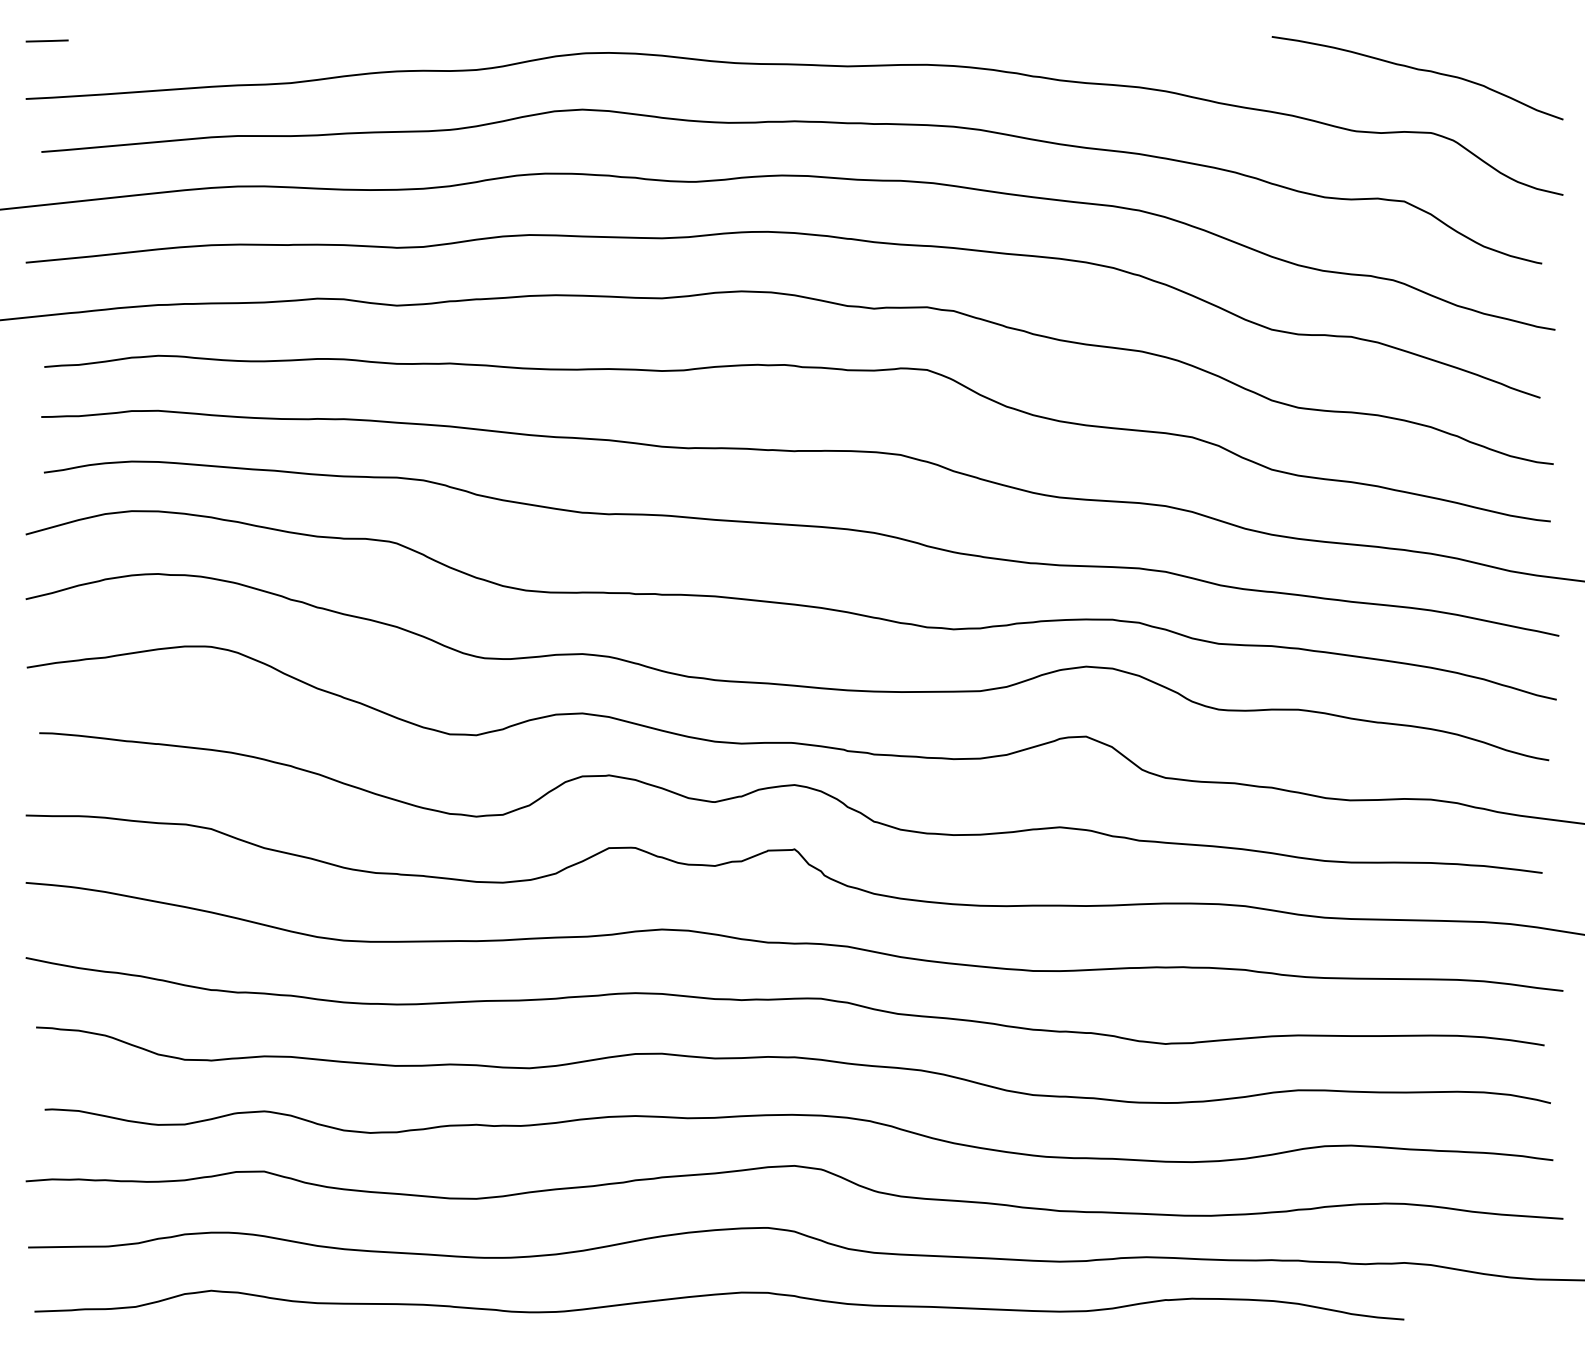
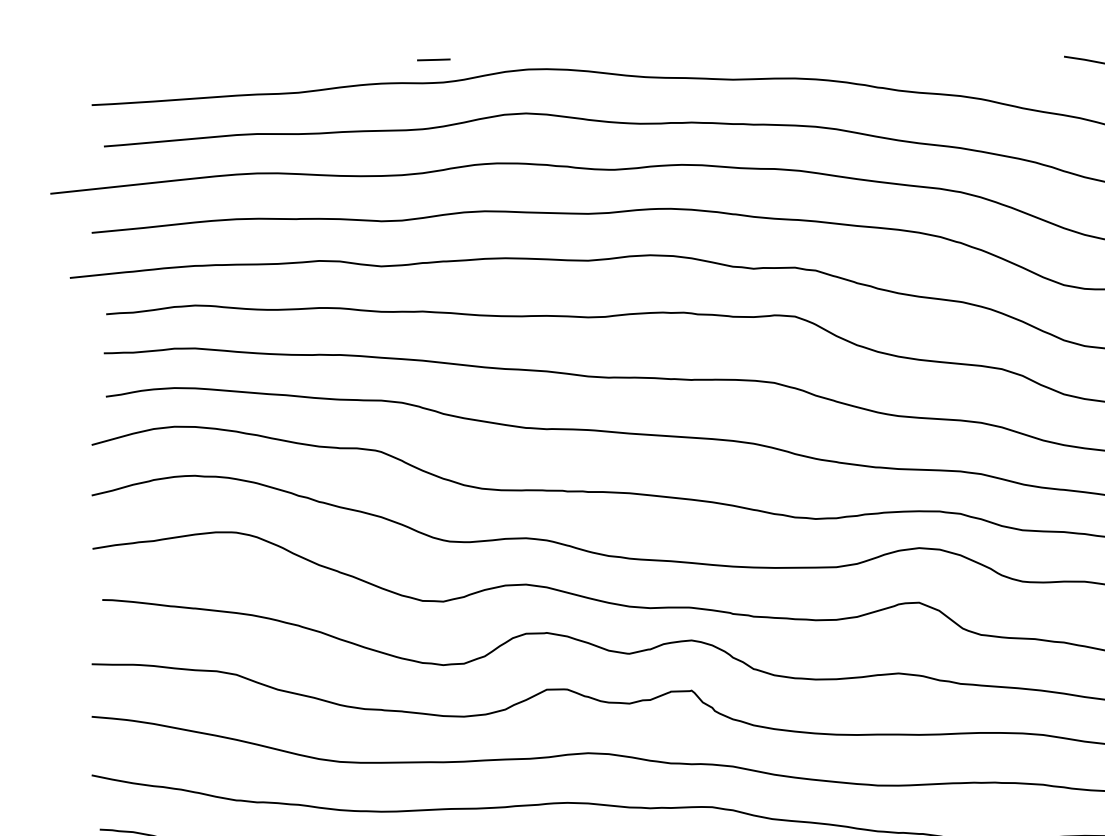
line: (46, 40) -> (433, 59), moved

